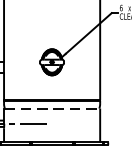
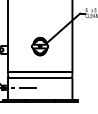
line: (52, 108) -> (40, 77), dashed -> solid

